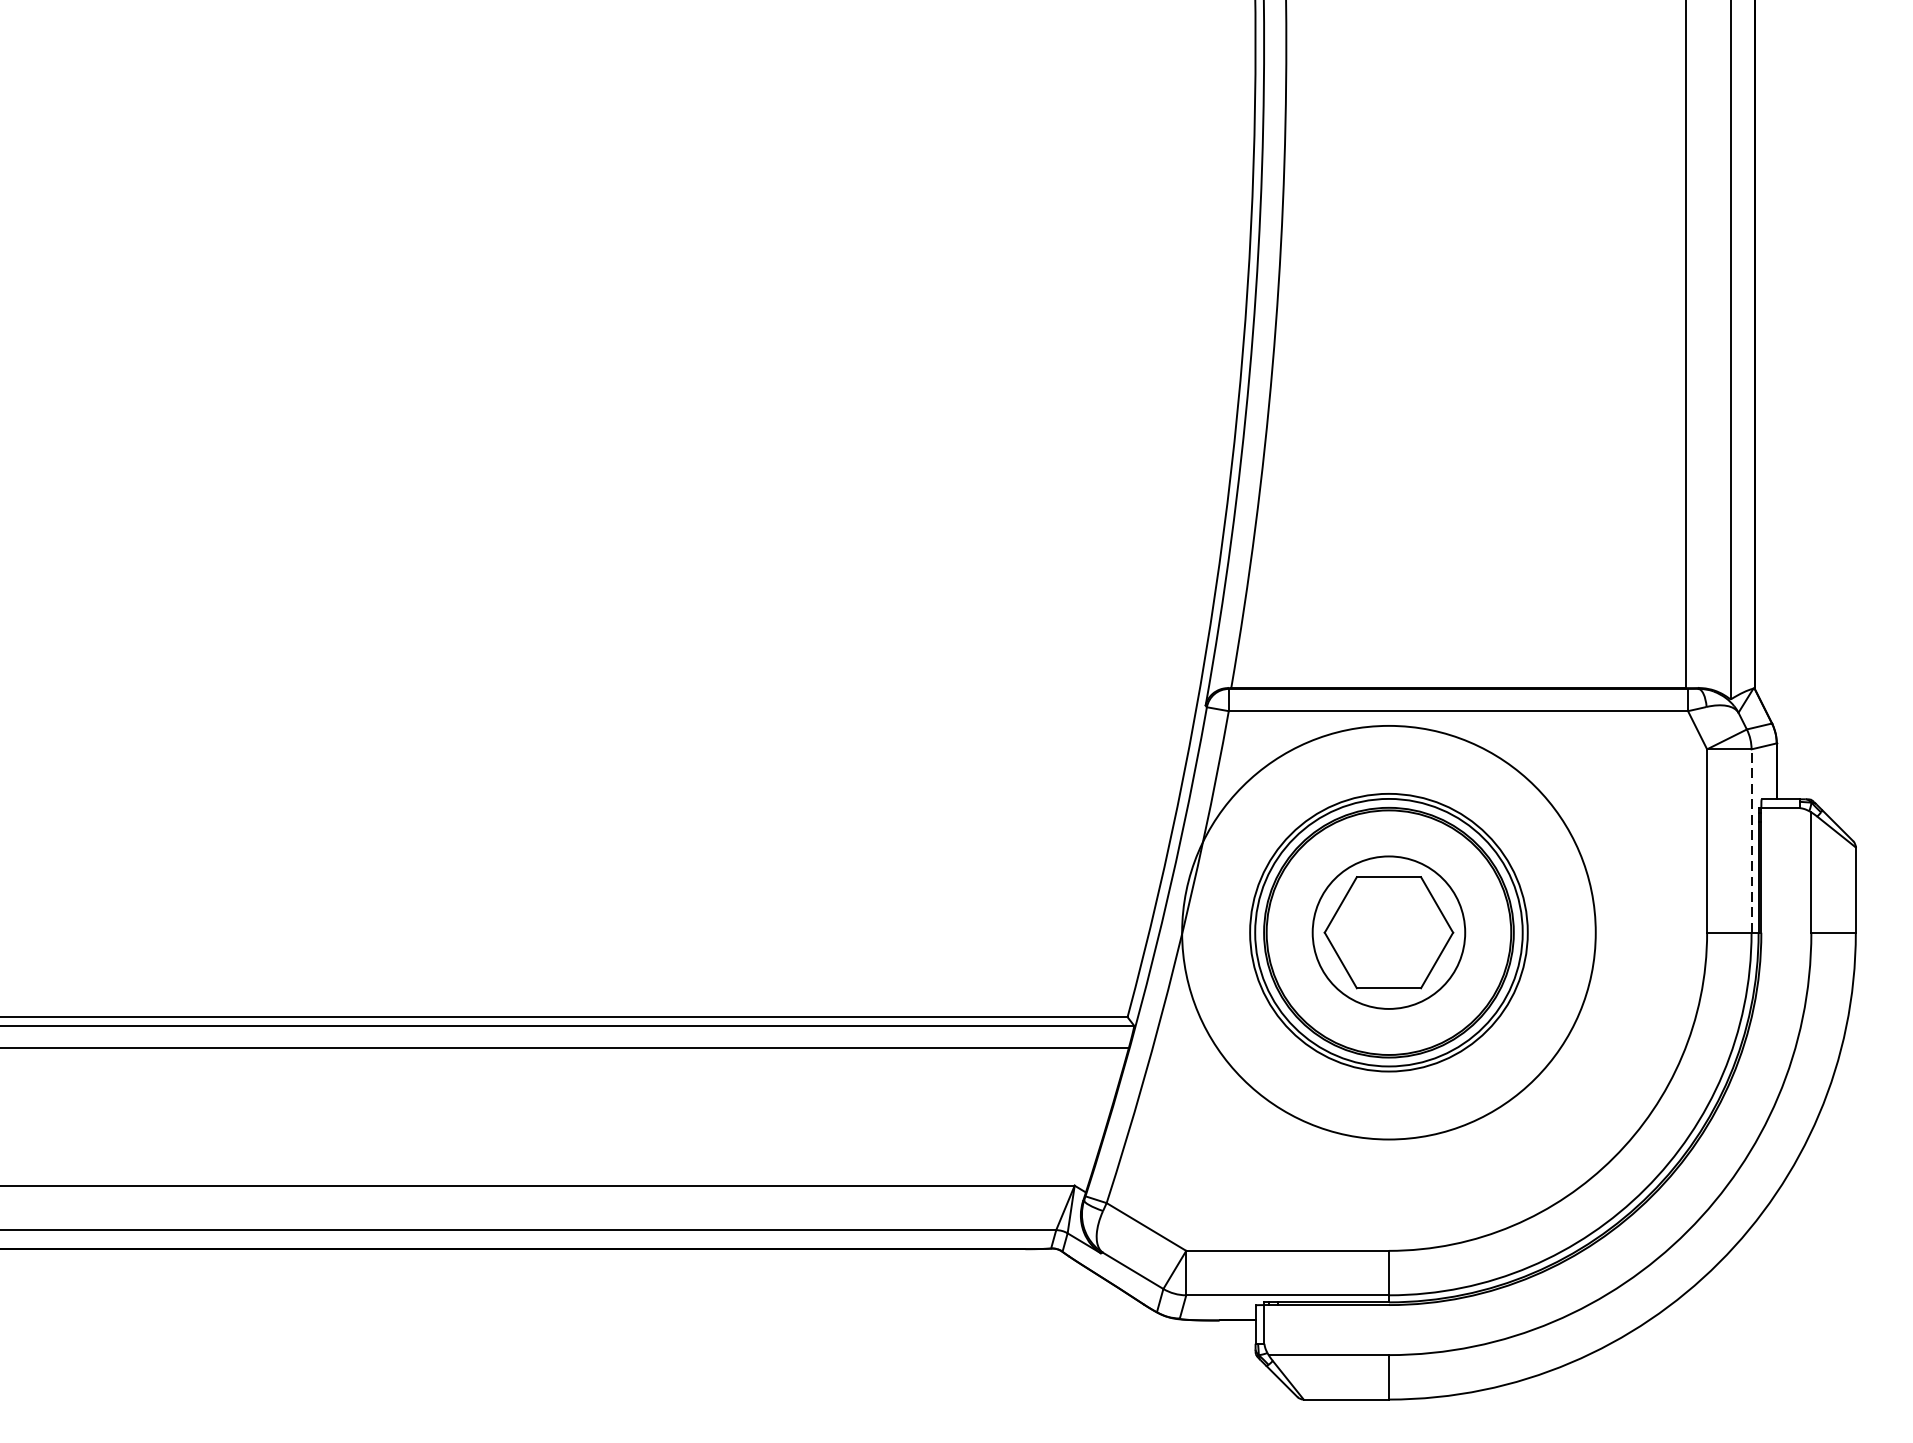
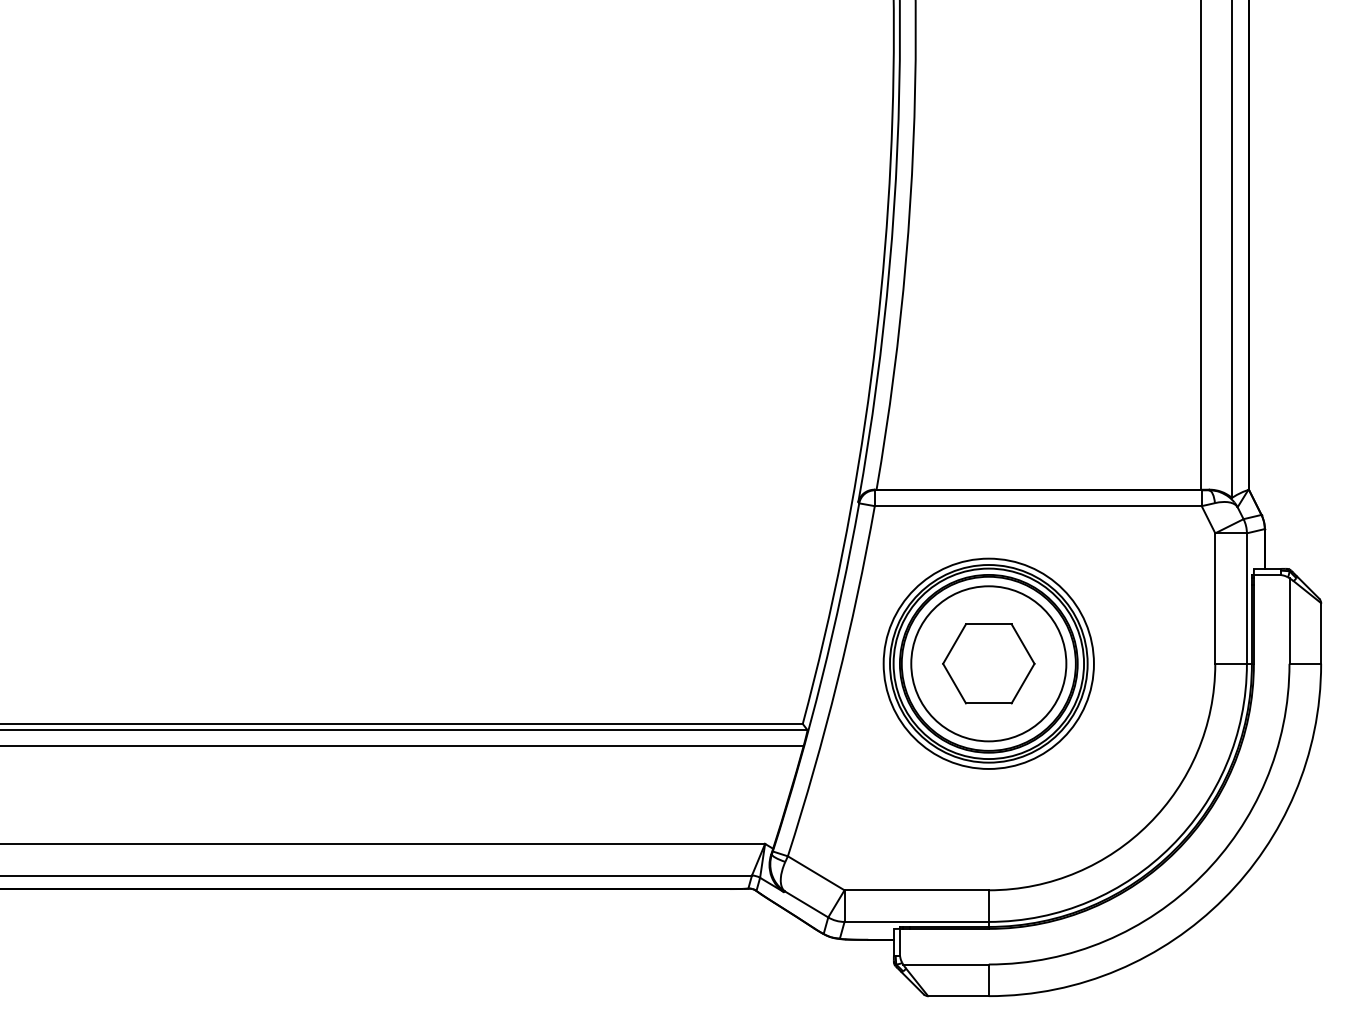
line: (1750, 840) -> (1246, 598), dashed -> solid
circle: (1388, 932) -> (988, 663), size x0.71
circle: (1388, 932) -> (988, 663), size x1.43

